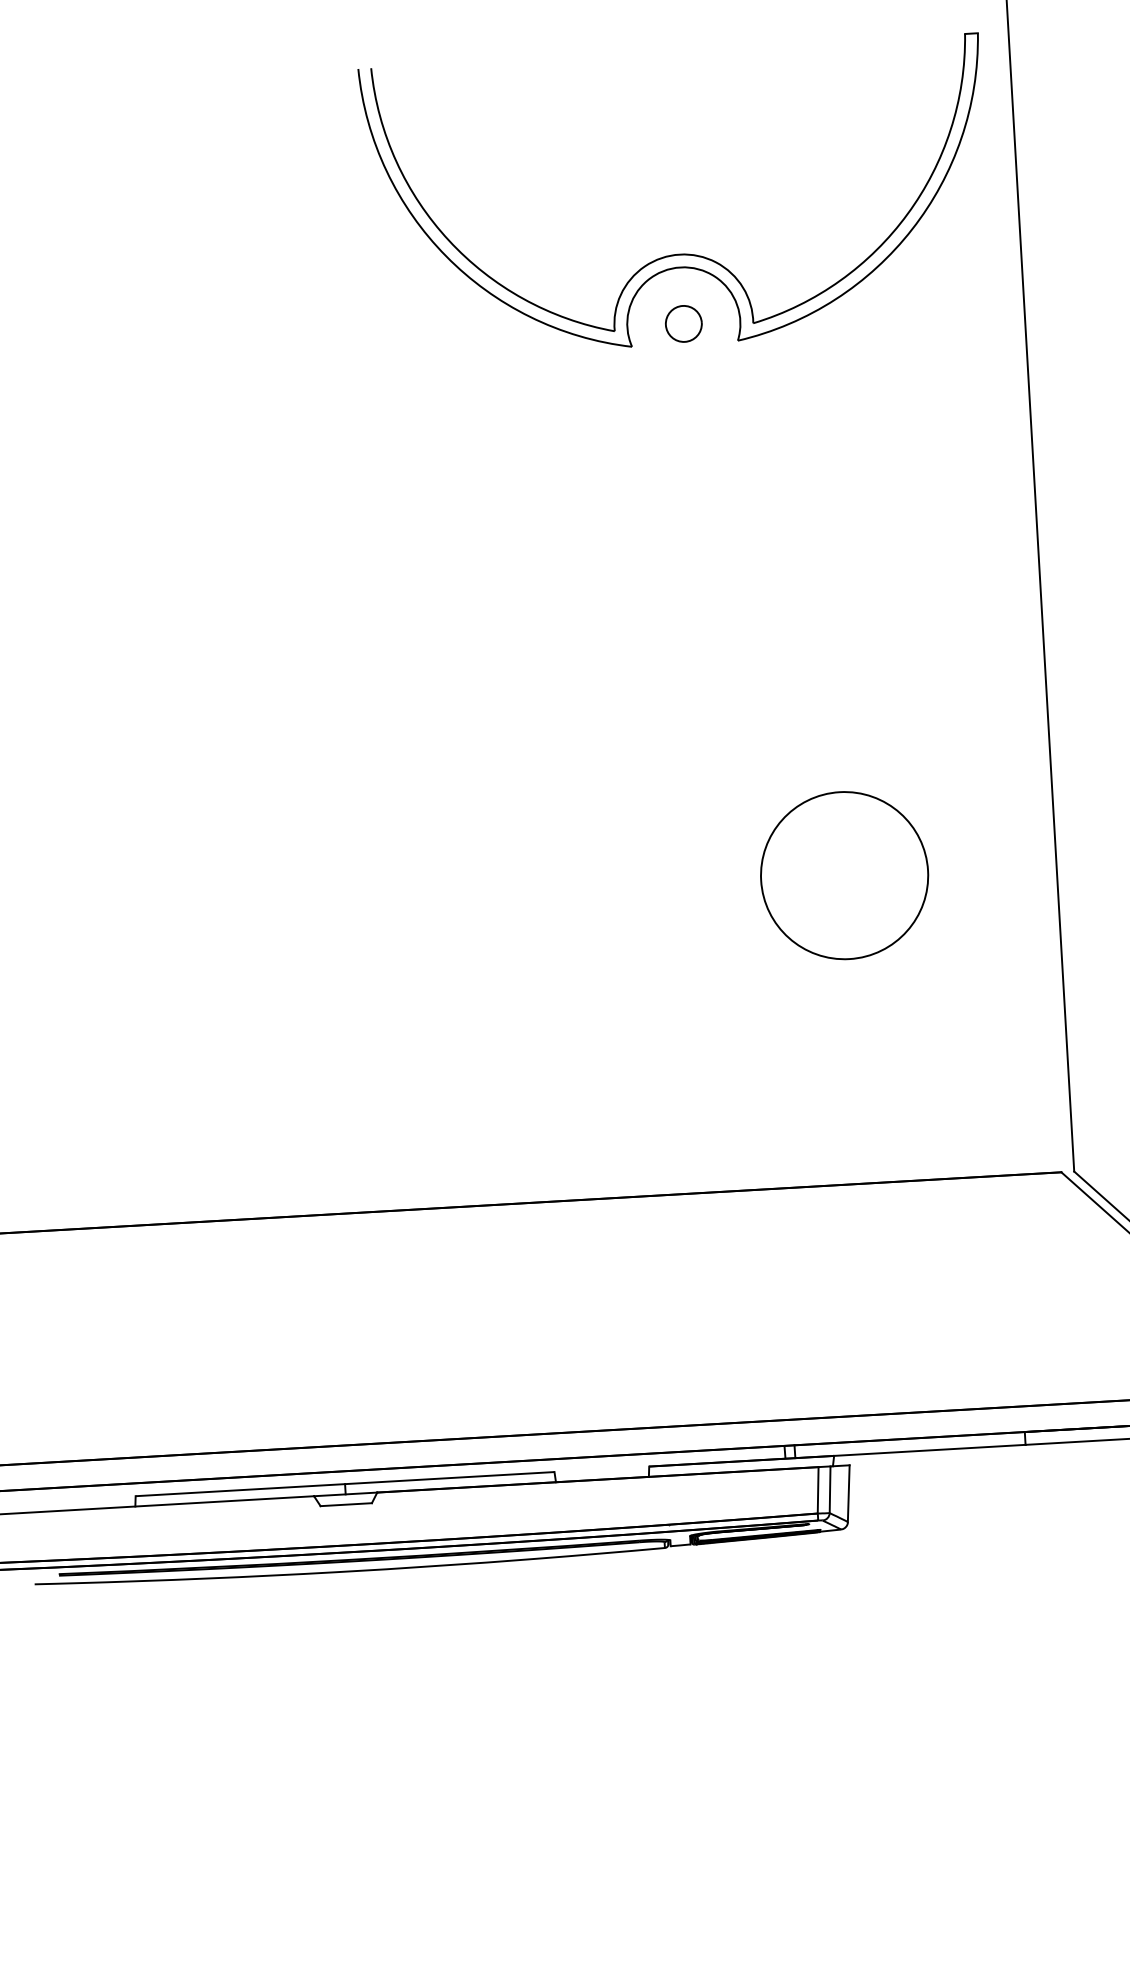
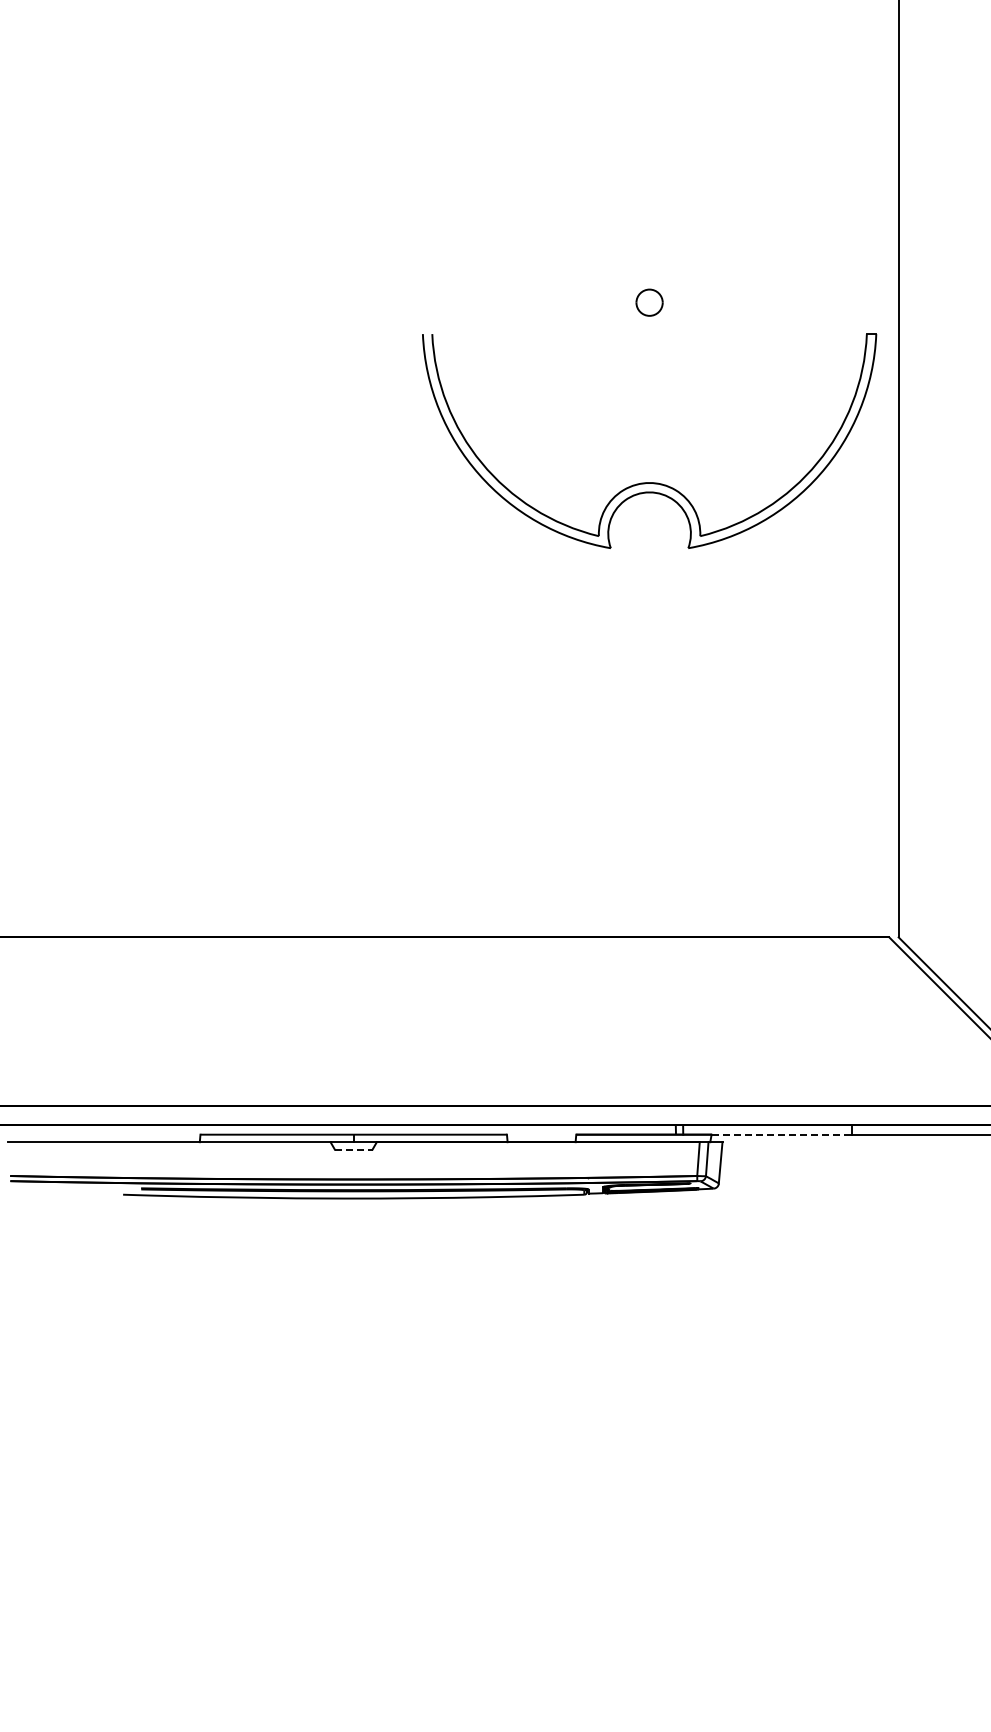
part: (679, 253) -> (649, 482), moved
circle: (844, 875) -> (743, 711), removed
line: (931, 1450) -> (782, 1134), solid -> dashed
line: (345, 1504) -> (353, 1149), solid -> dashed

